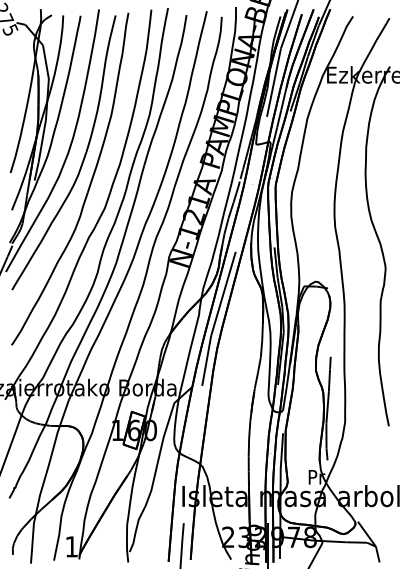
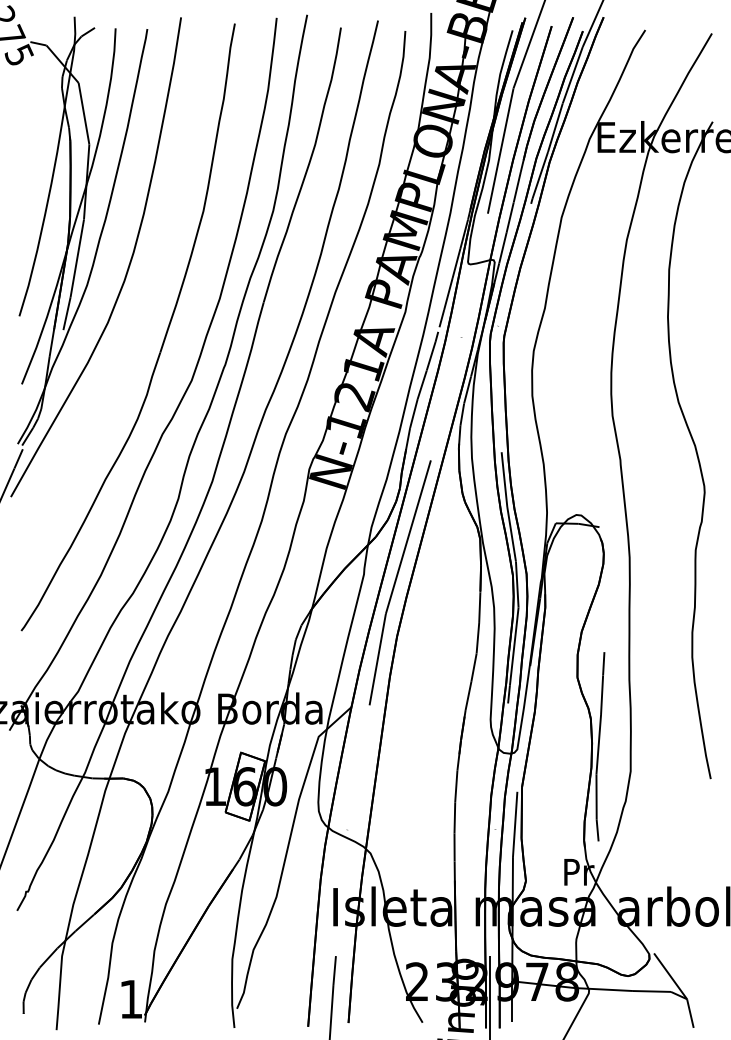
curve: (82, 159) -> (150, 291), removed

